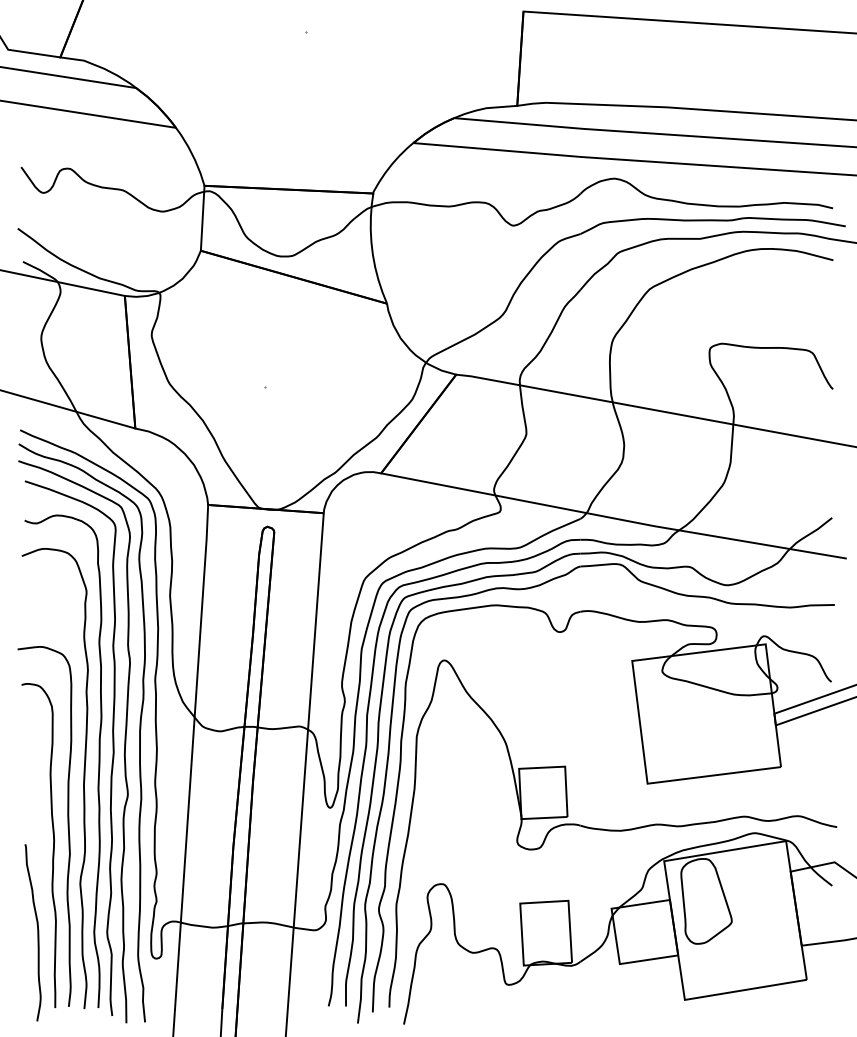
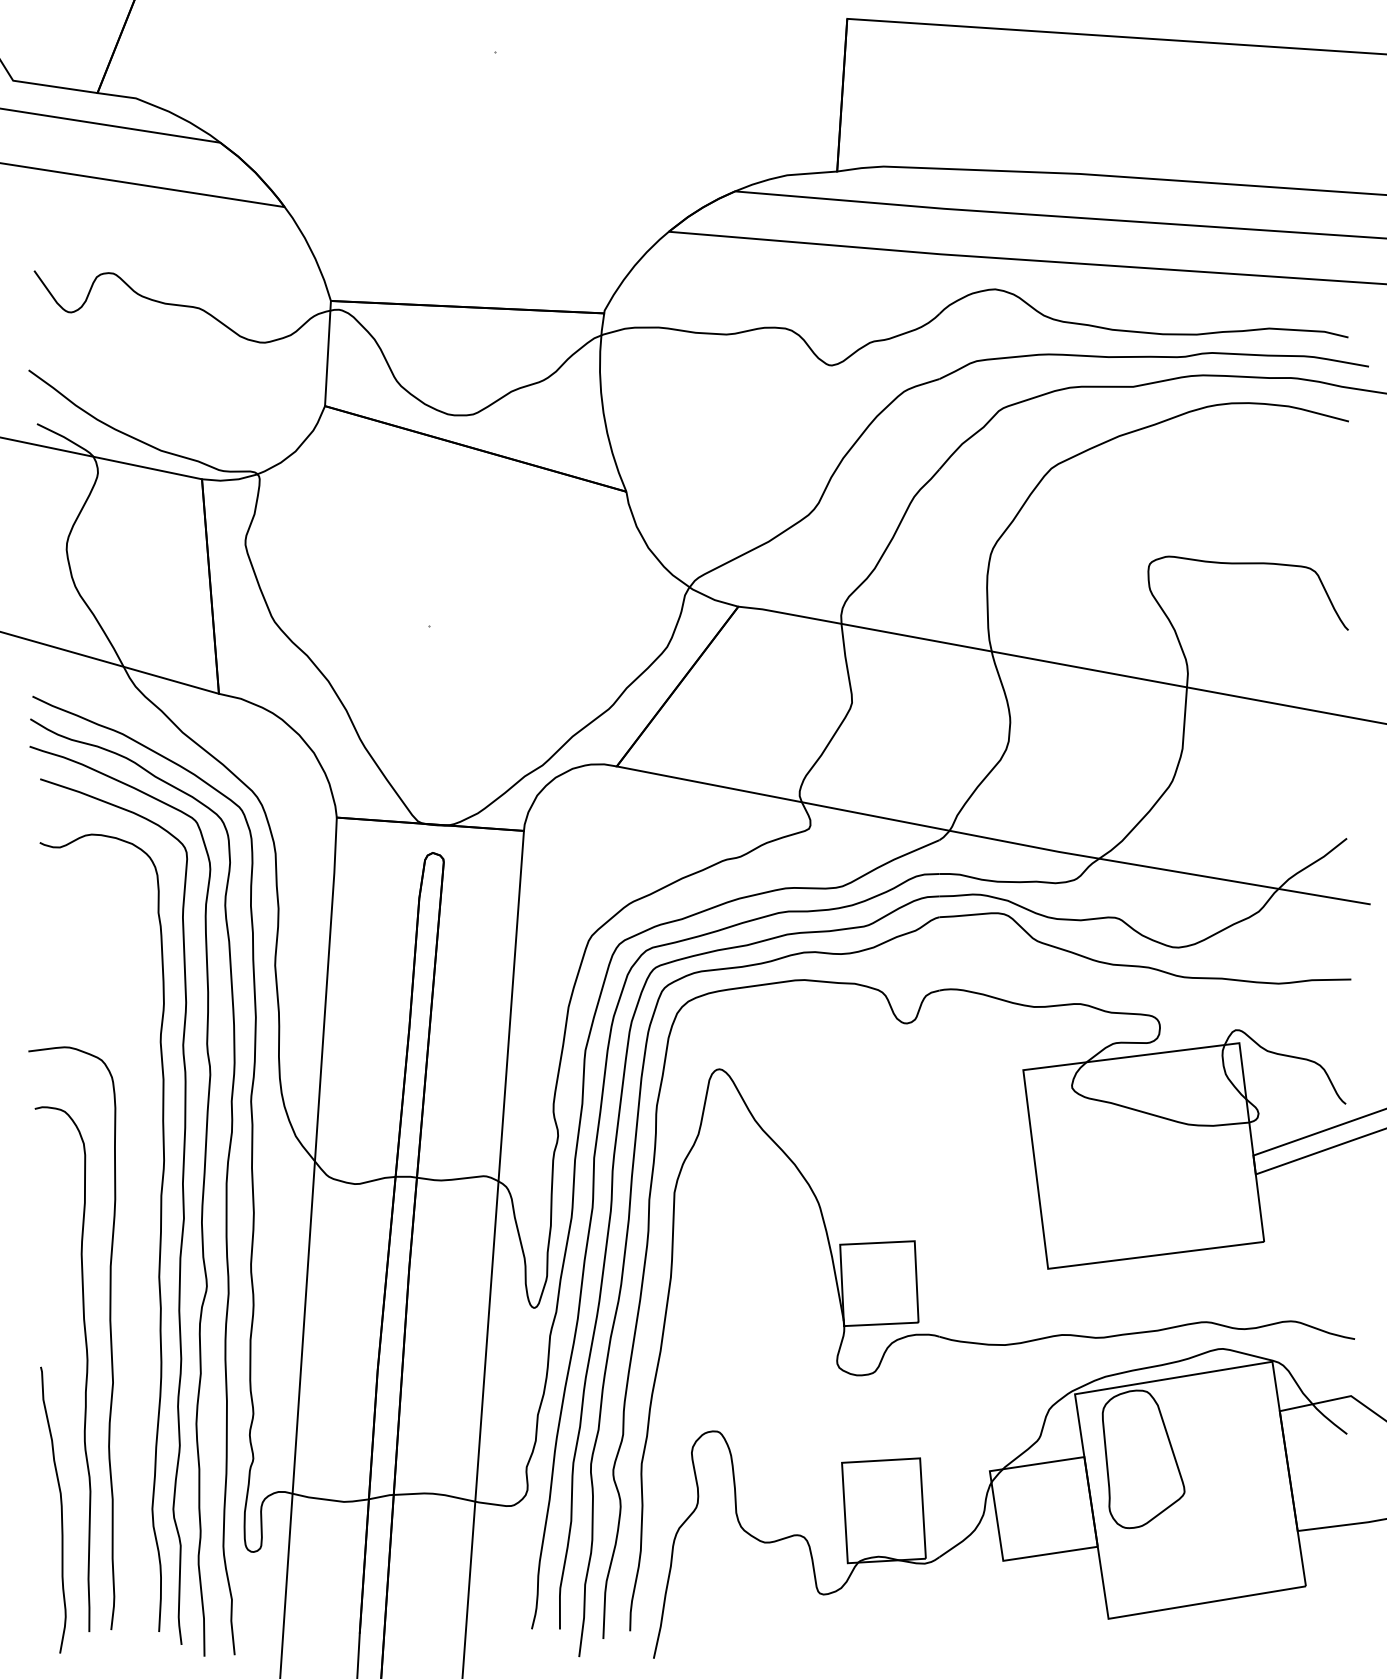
curve: (83, 778) -> (135, 1260), removed

